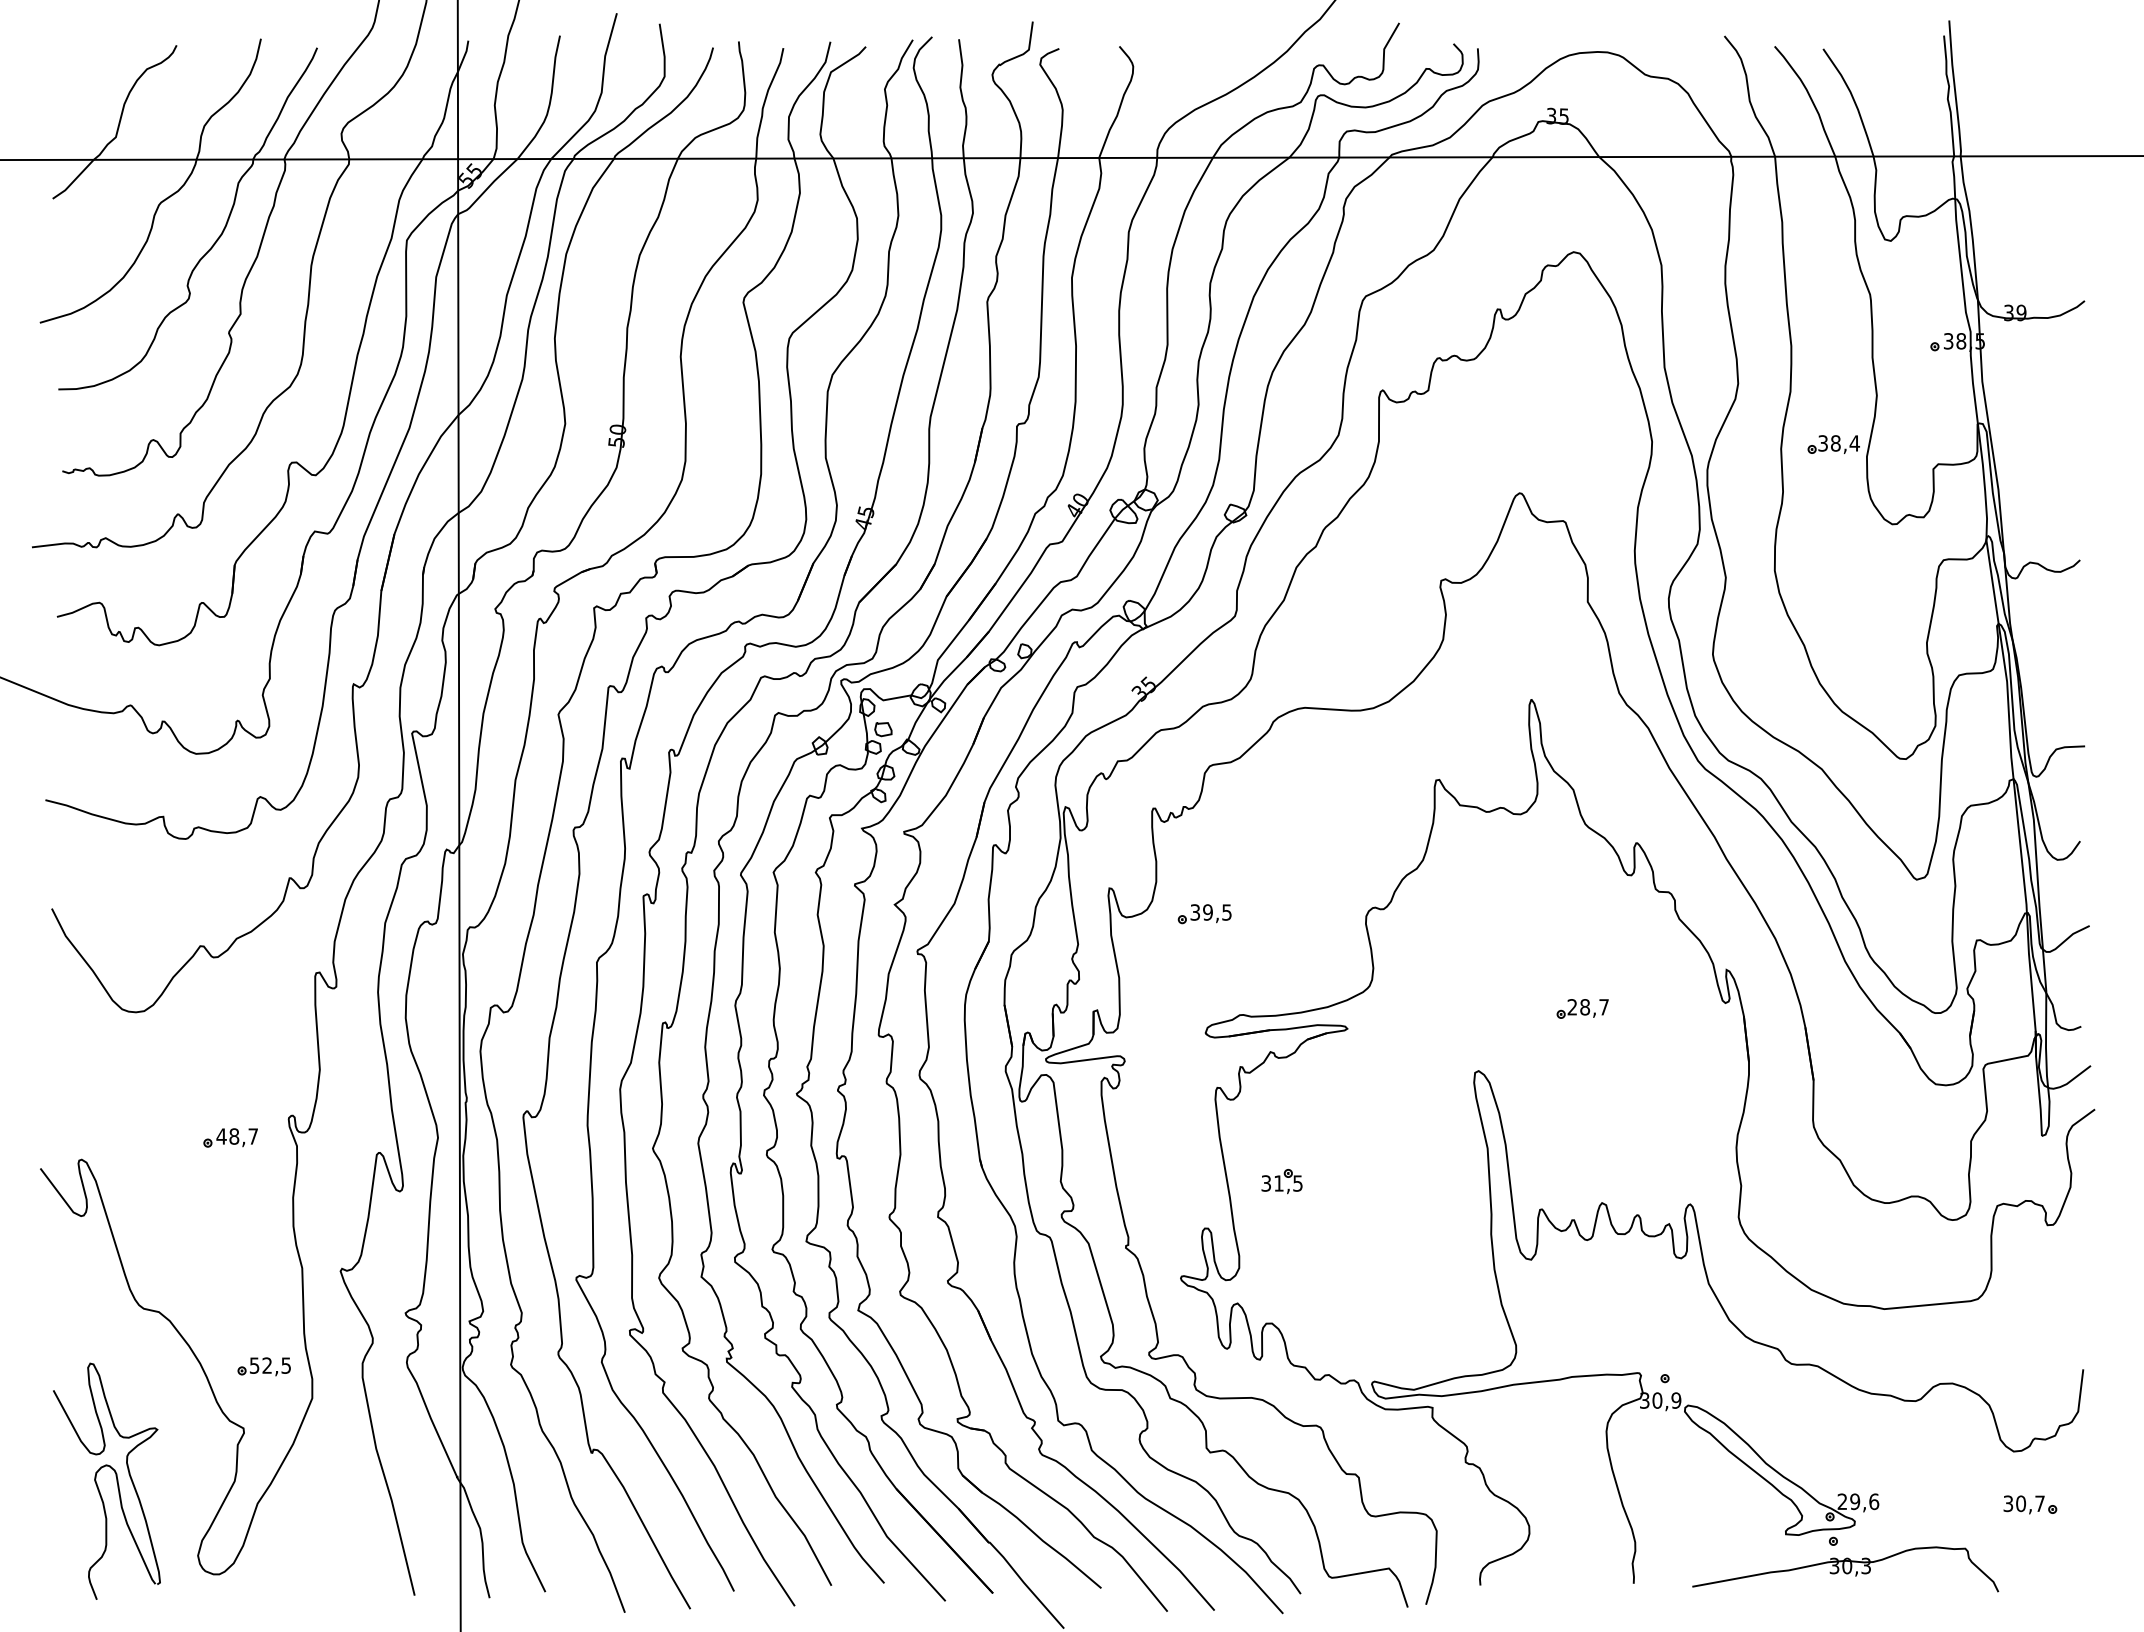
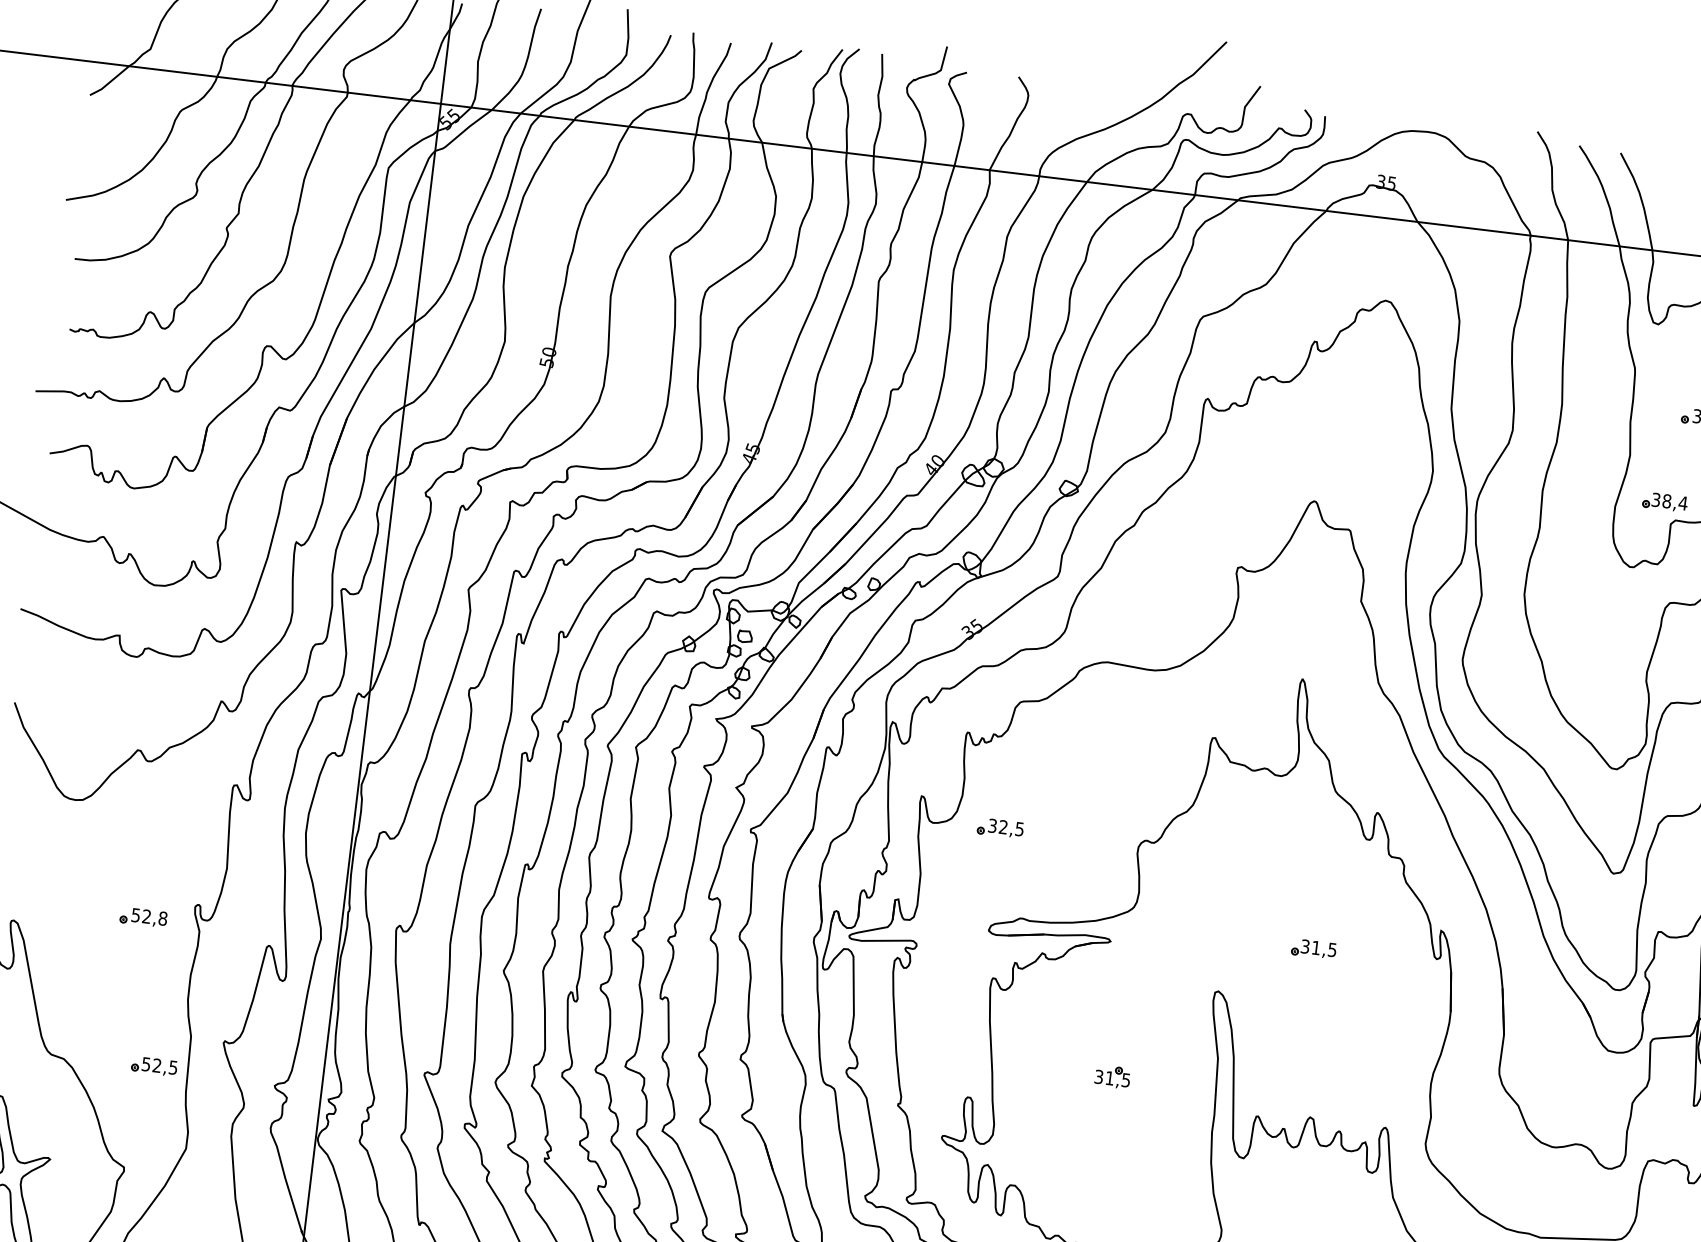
part: (1833, 444) -> (1664, 501), moved
text: (1207, 912) -> (1003, 827), 39,5 -> 32,5
text: (1587, 1007) -> (1318, 948), 28,7 -> 31,5
text: (237, 1136) -> (149, 916), 48,7 -> 52,8
part: (1281, 1181) -> (1112, 1076), moved
part: (263, 1366) -> (153, 1066), moved

